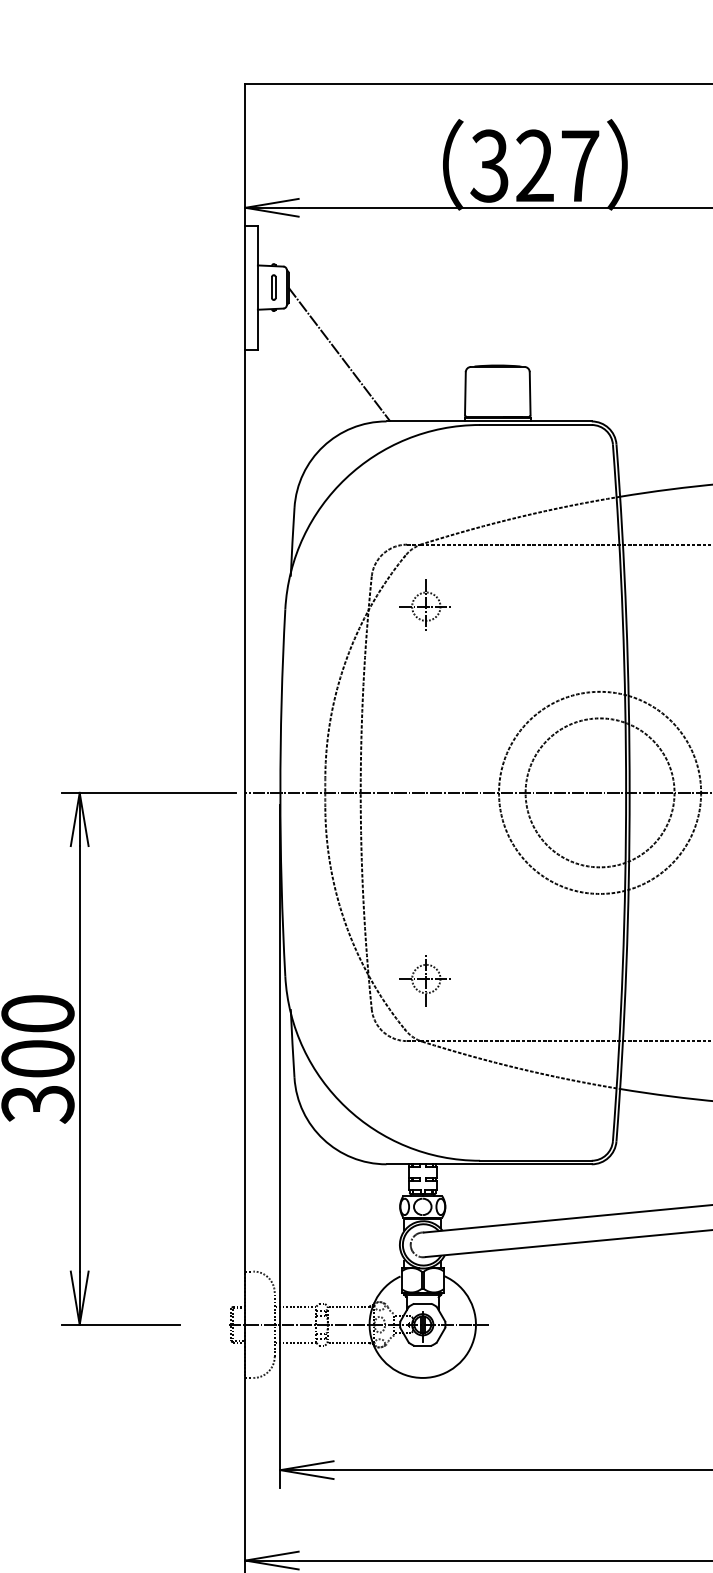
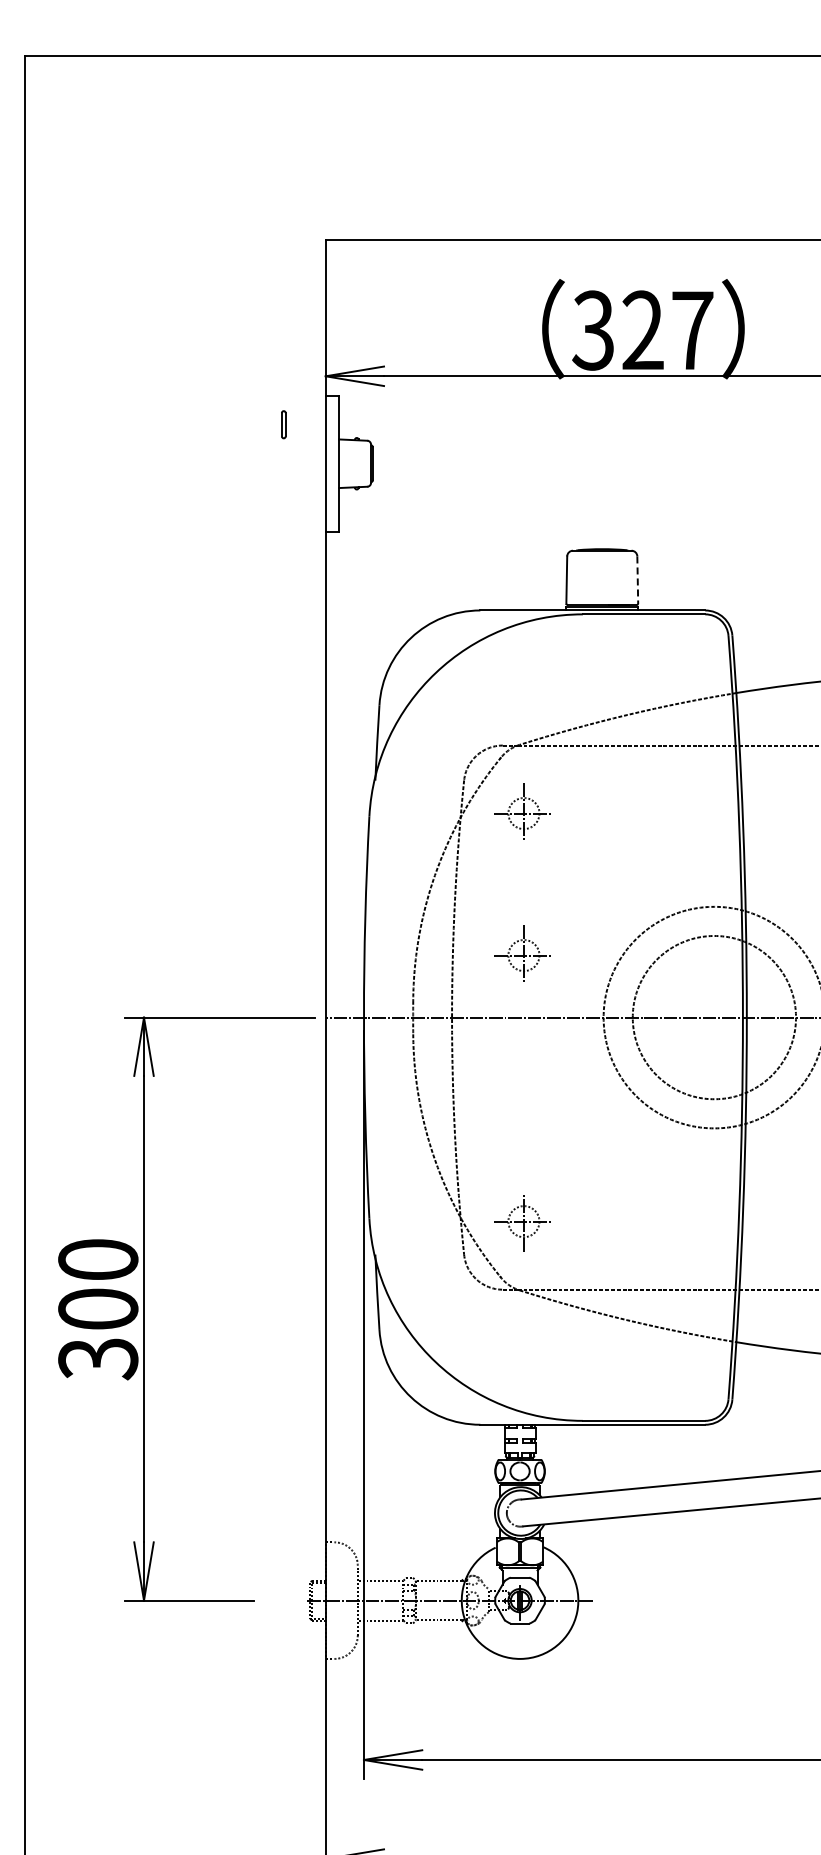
part: (273, 287) -> (283, 424), moved
line: (339, 353) -> (428, 536), removed
line: (529, 394) -> (637, 580), solid -> dashed
part: (425, 734) -> (522, 953), added

